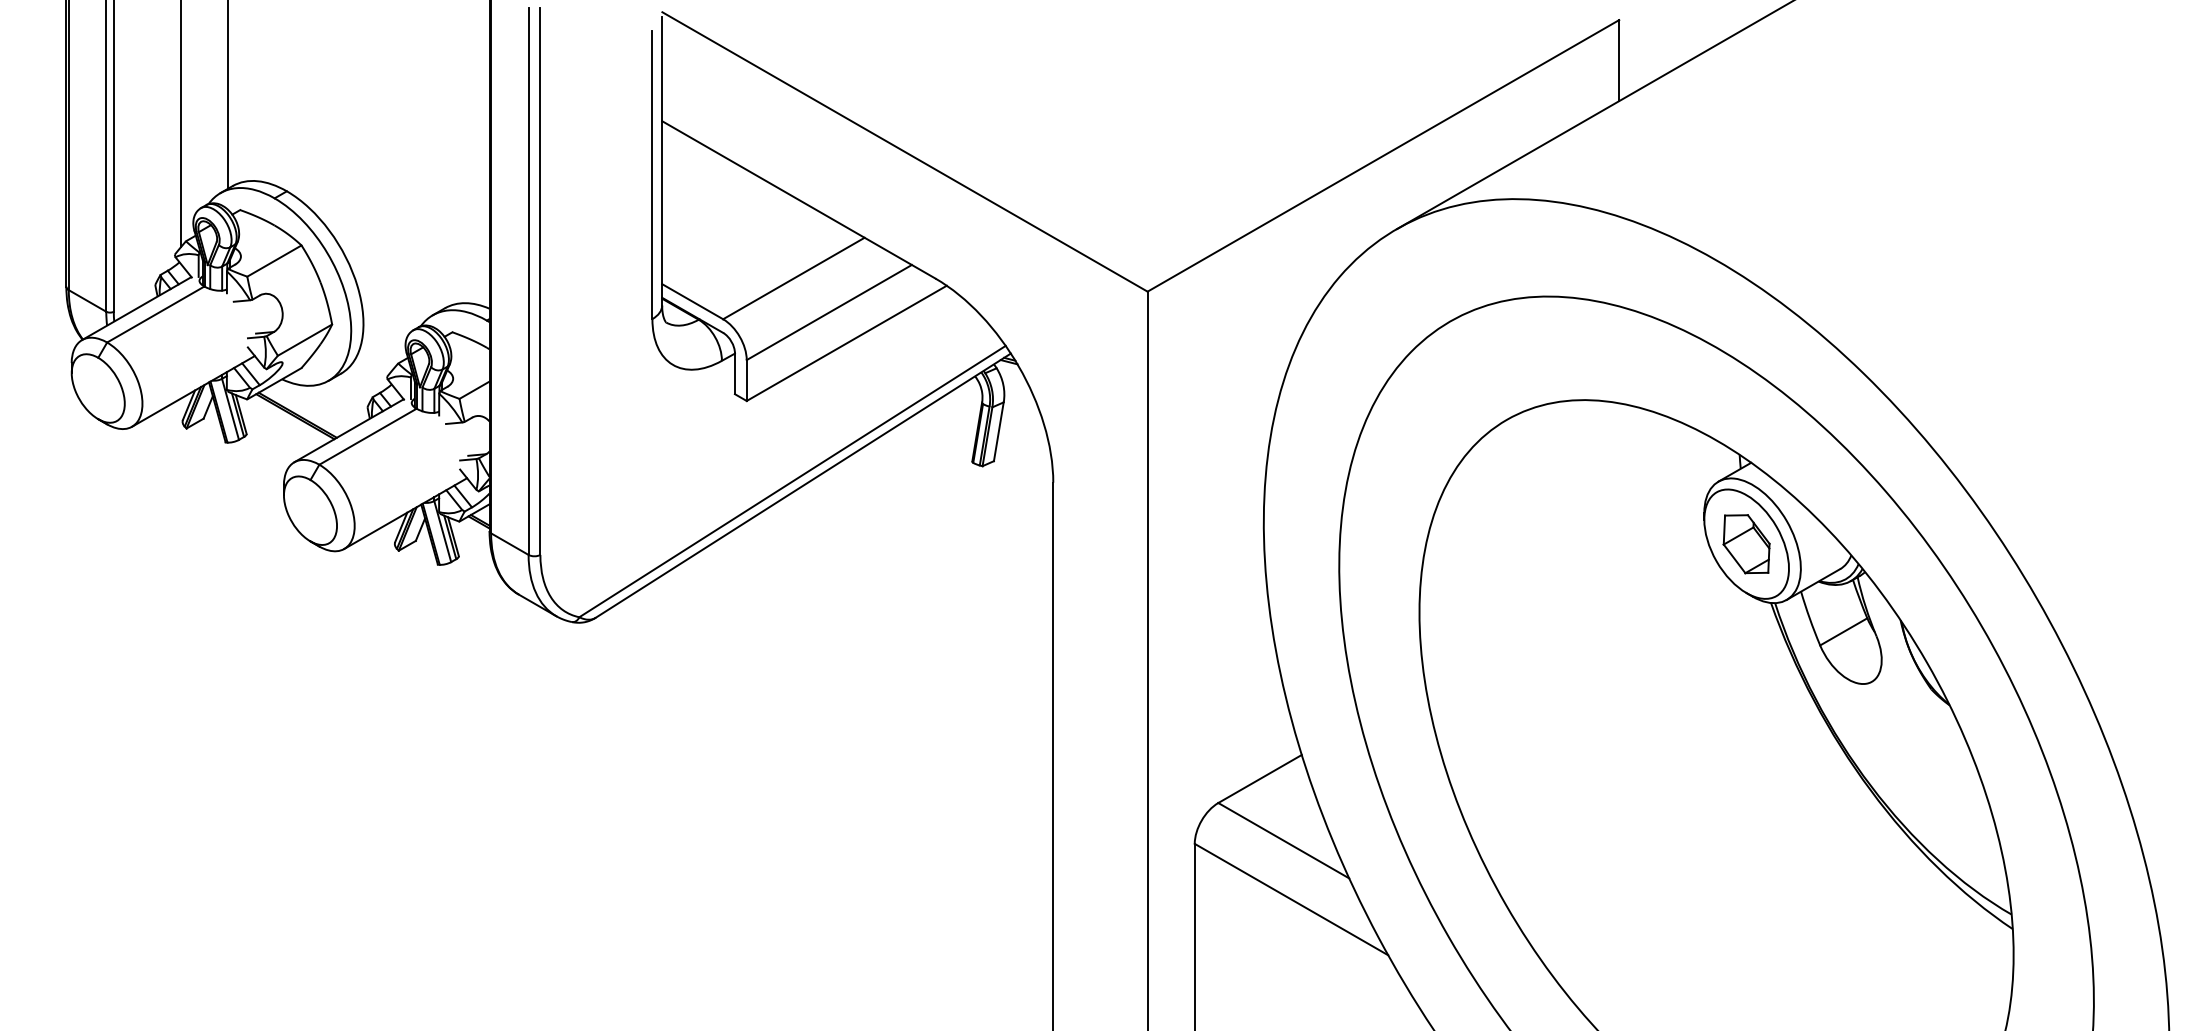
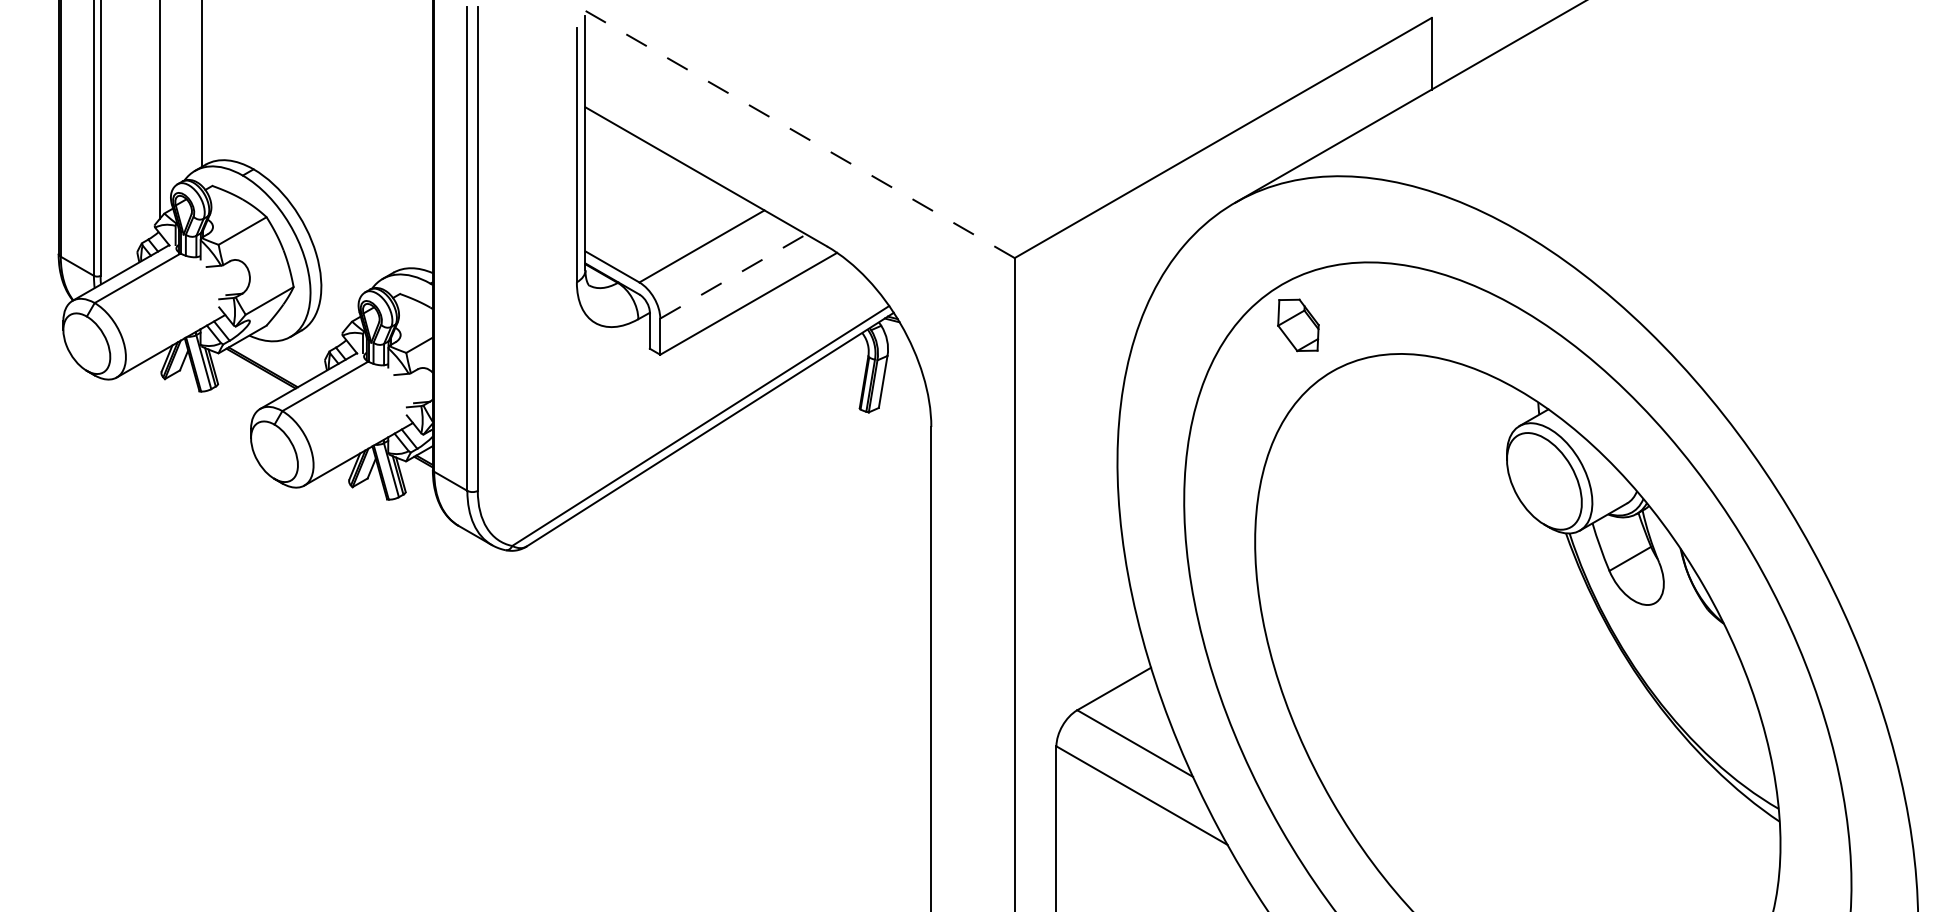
line: (905, 151) -> (800, 134), solid -> dashed
line: (829, 312) -> (733, 276), solid -> dashed
part: (1746, 544) -> (1298, 325), moved

